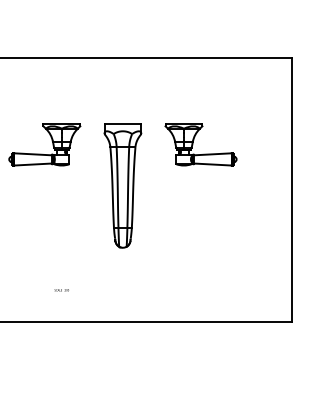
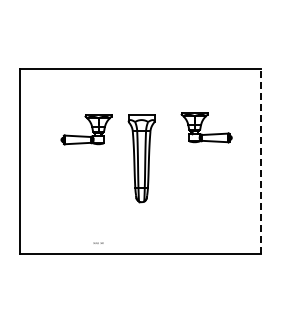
part: (200, 144) -> (206, 127), moved
line: (291, 190) -> (260, 161), solid -> dashed
text: (61, 289) -> (98, 242), moved

